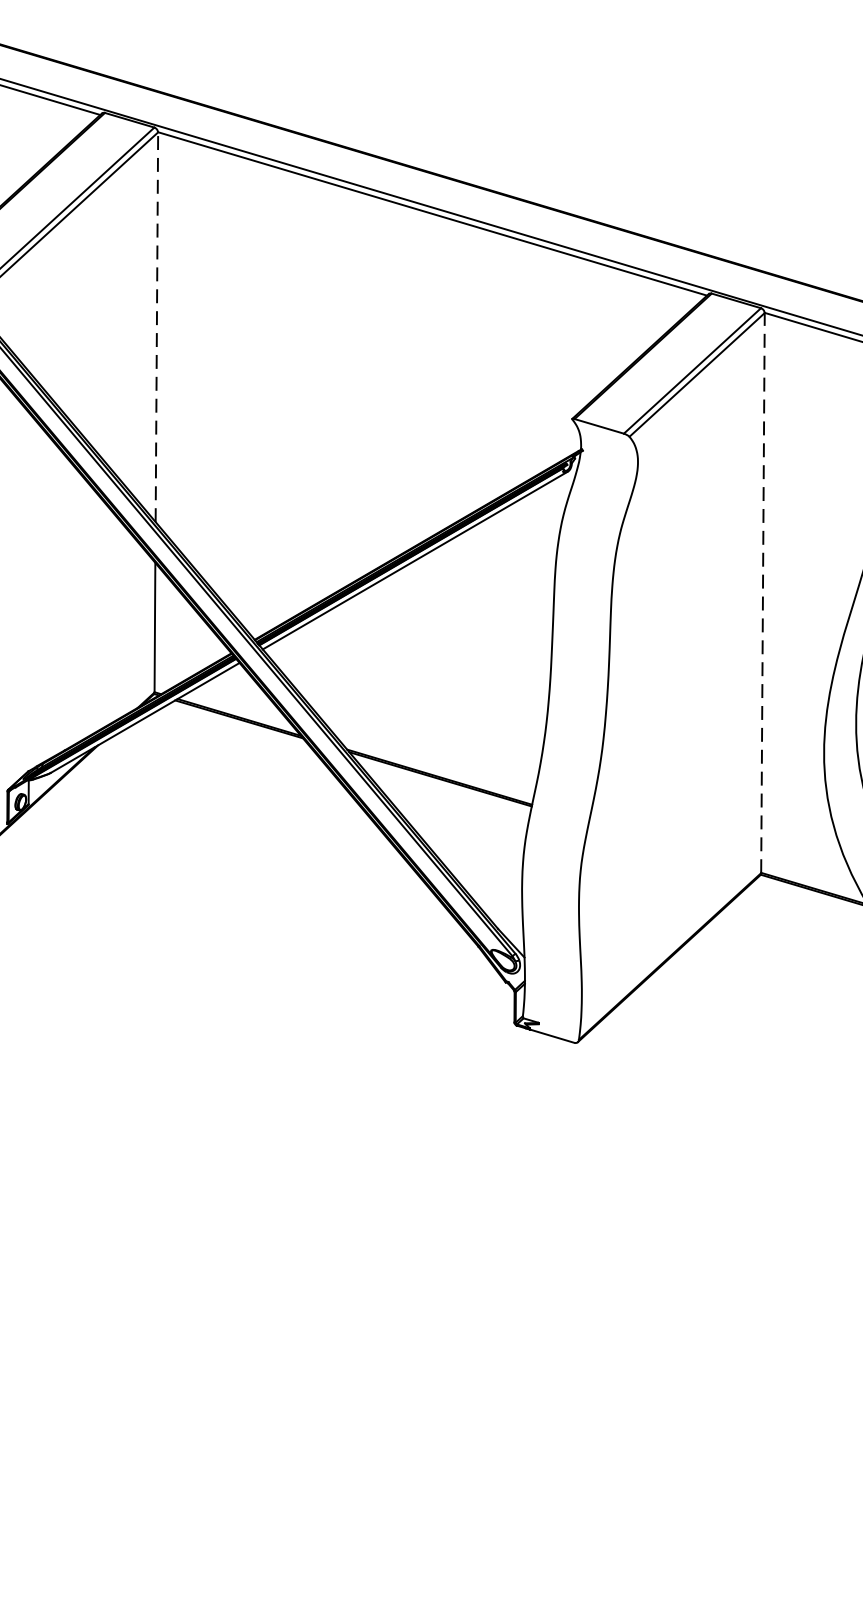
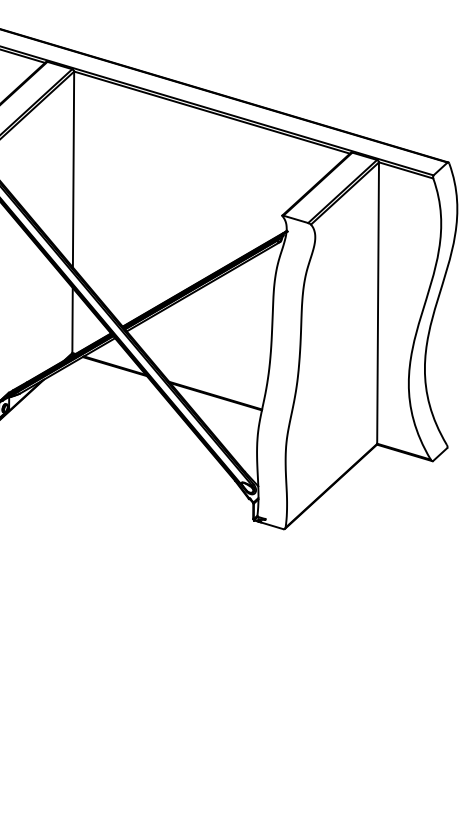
line: (156, 327) -> (73, 169), dashed -> solid
line: (763, 593) -> (378, 303), dashed -> solid

